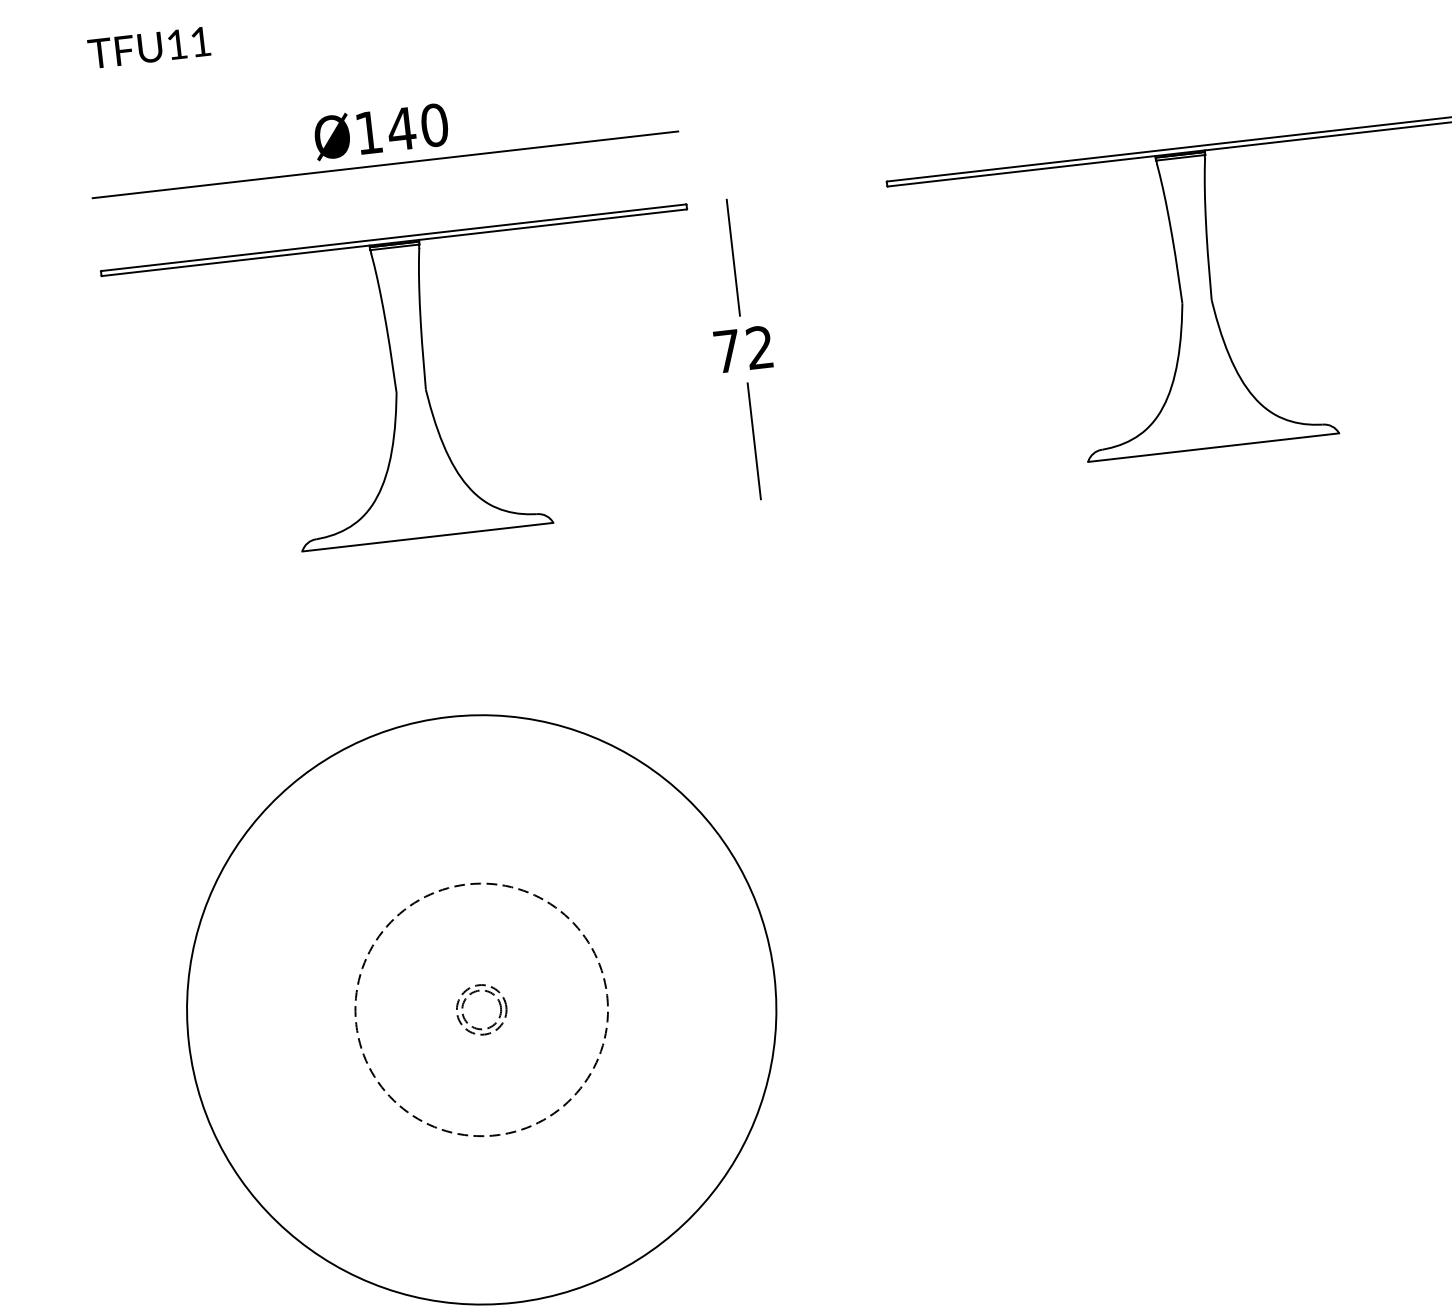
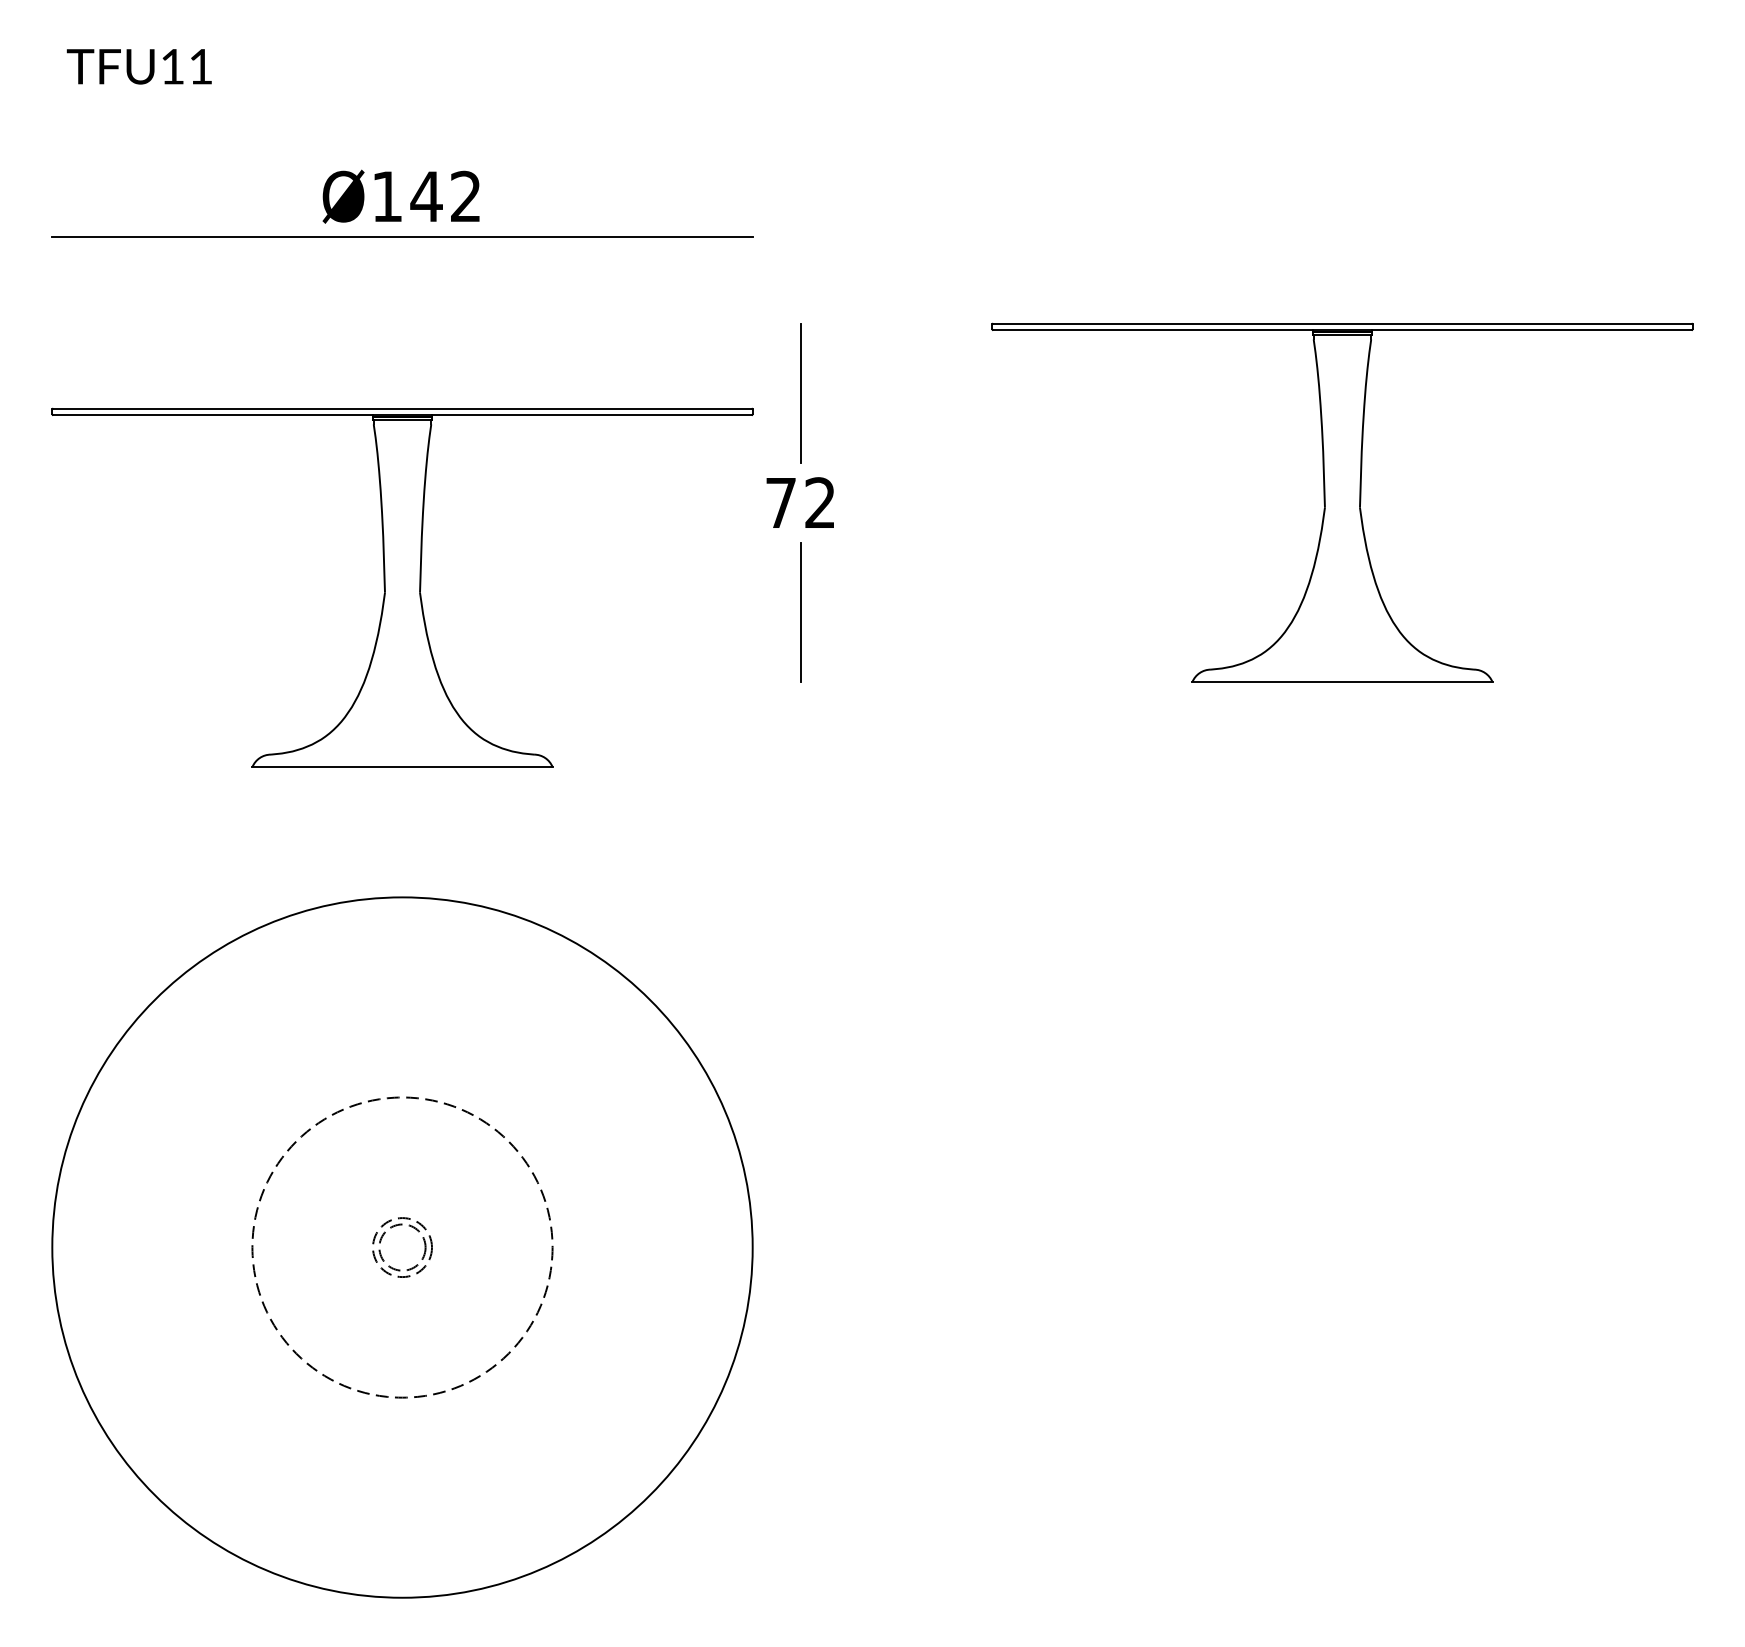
text: (434, 125) -> (465, 196), Ø140 -> Ø142
part: (410, 387) -> (402, 587), moved

